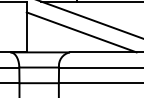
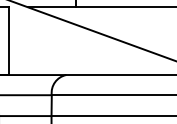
line: (81, 32) -> (81, 48), removed

